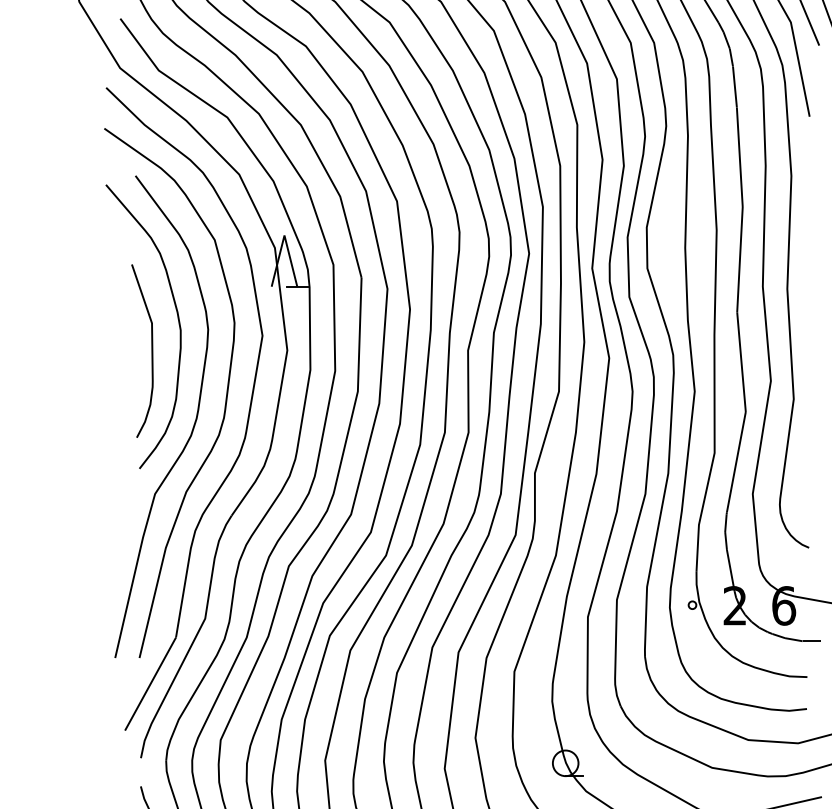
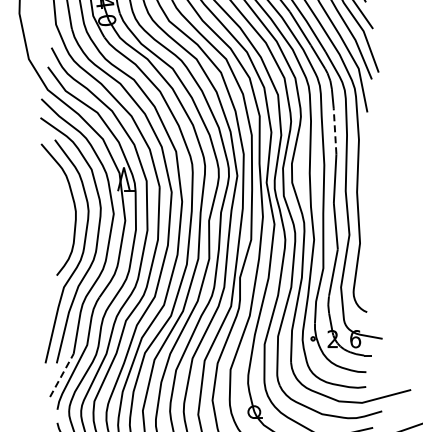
line: (740, 155) -> (335, 130), solid -> dashed
curve: (149, 349) -> (61, 220), removed
line: (149, 684) -> (61, 375), solid -> dashed

